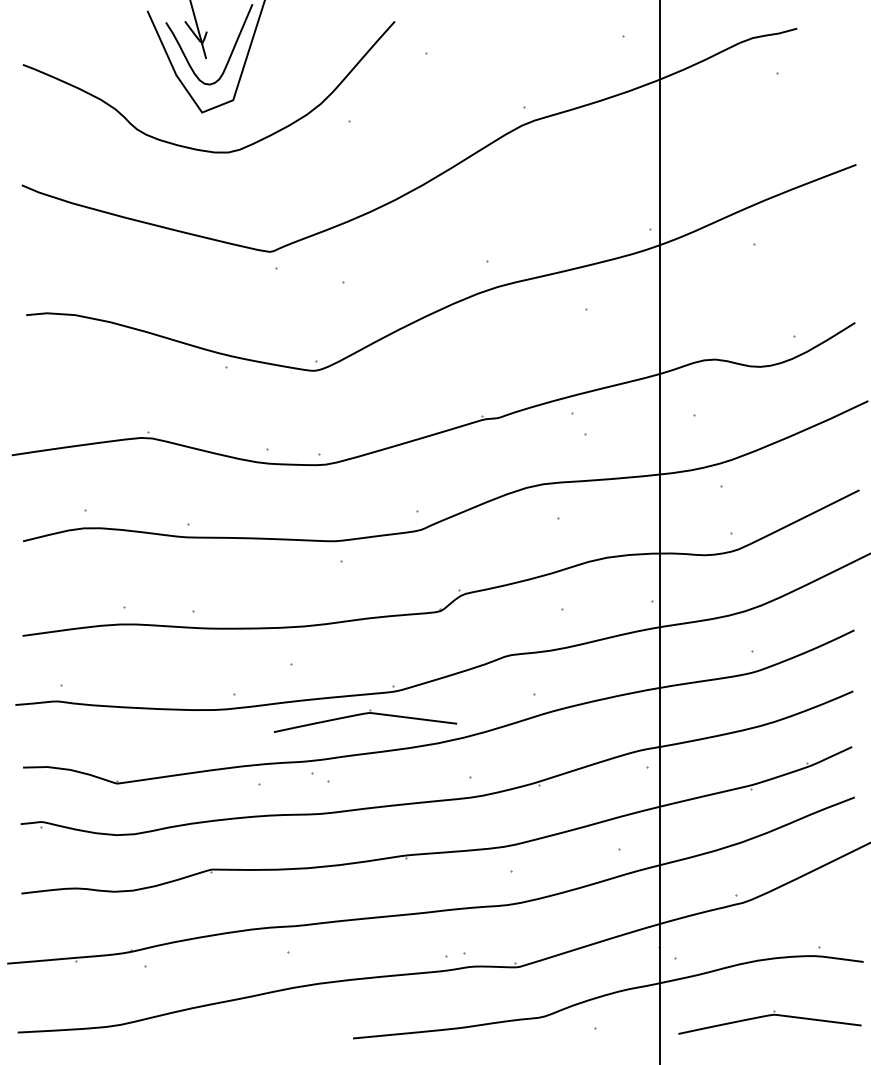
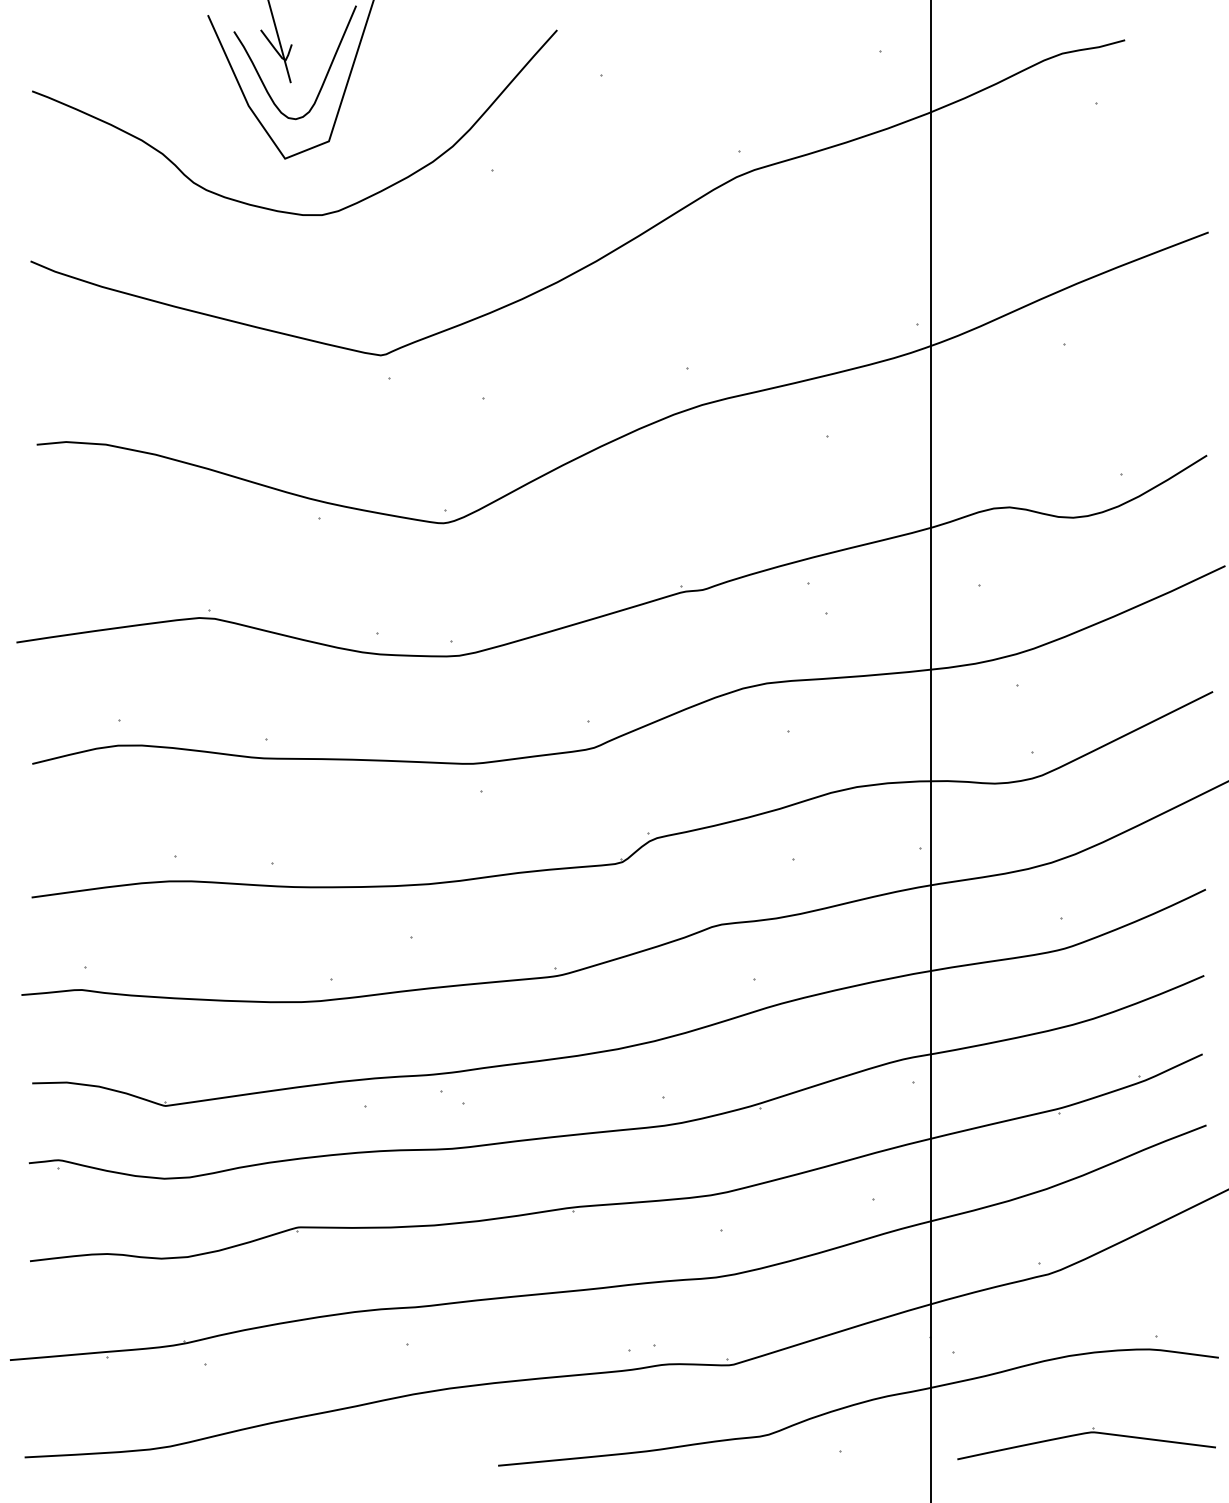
part: (364, 714) -> (514, 1008), removed

